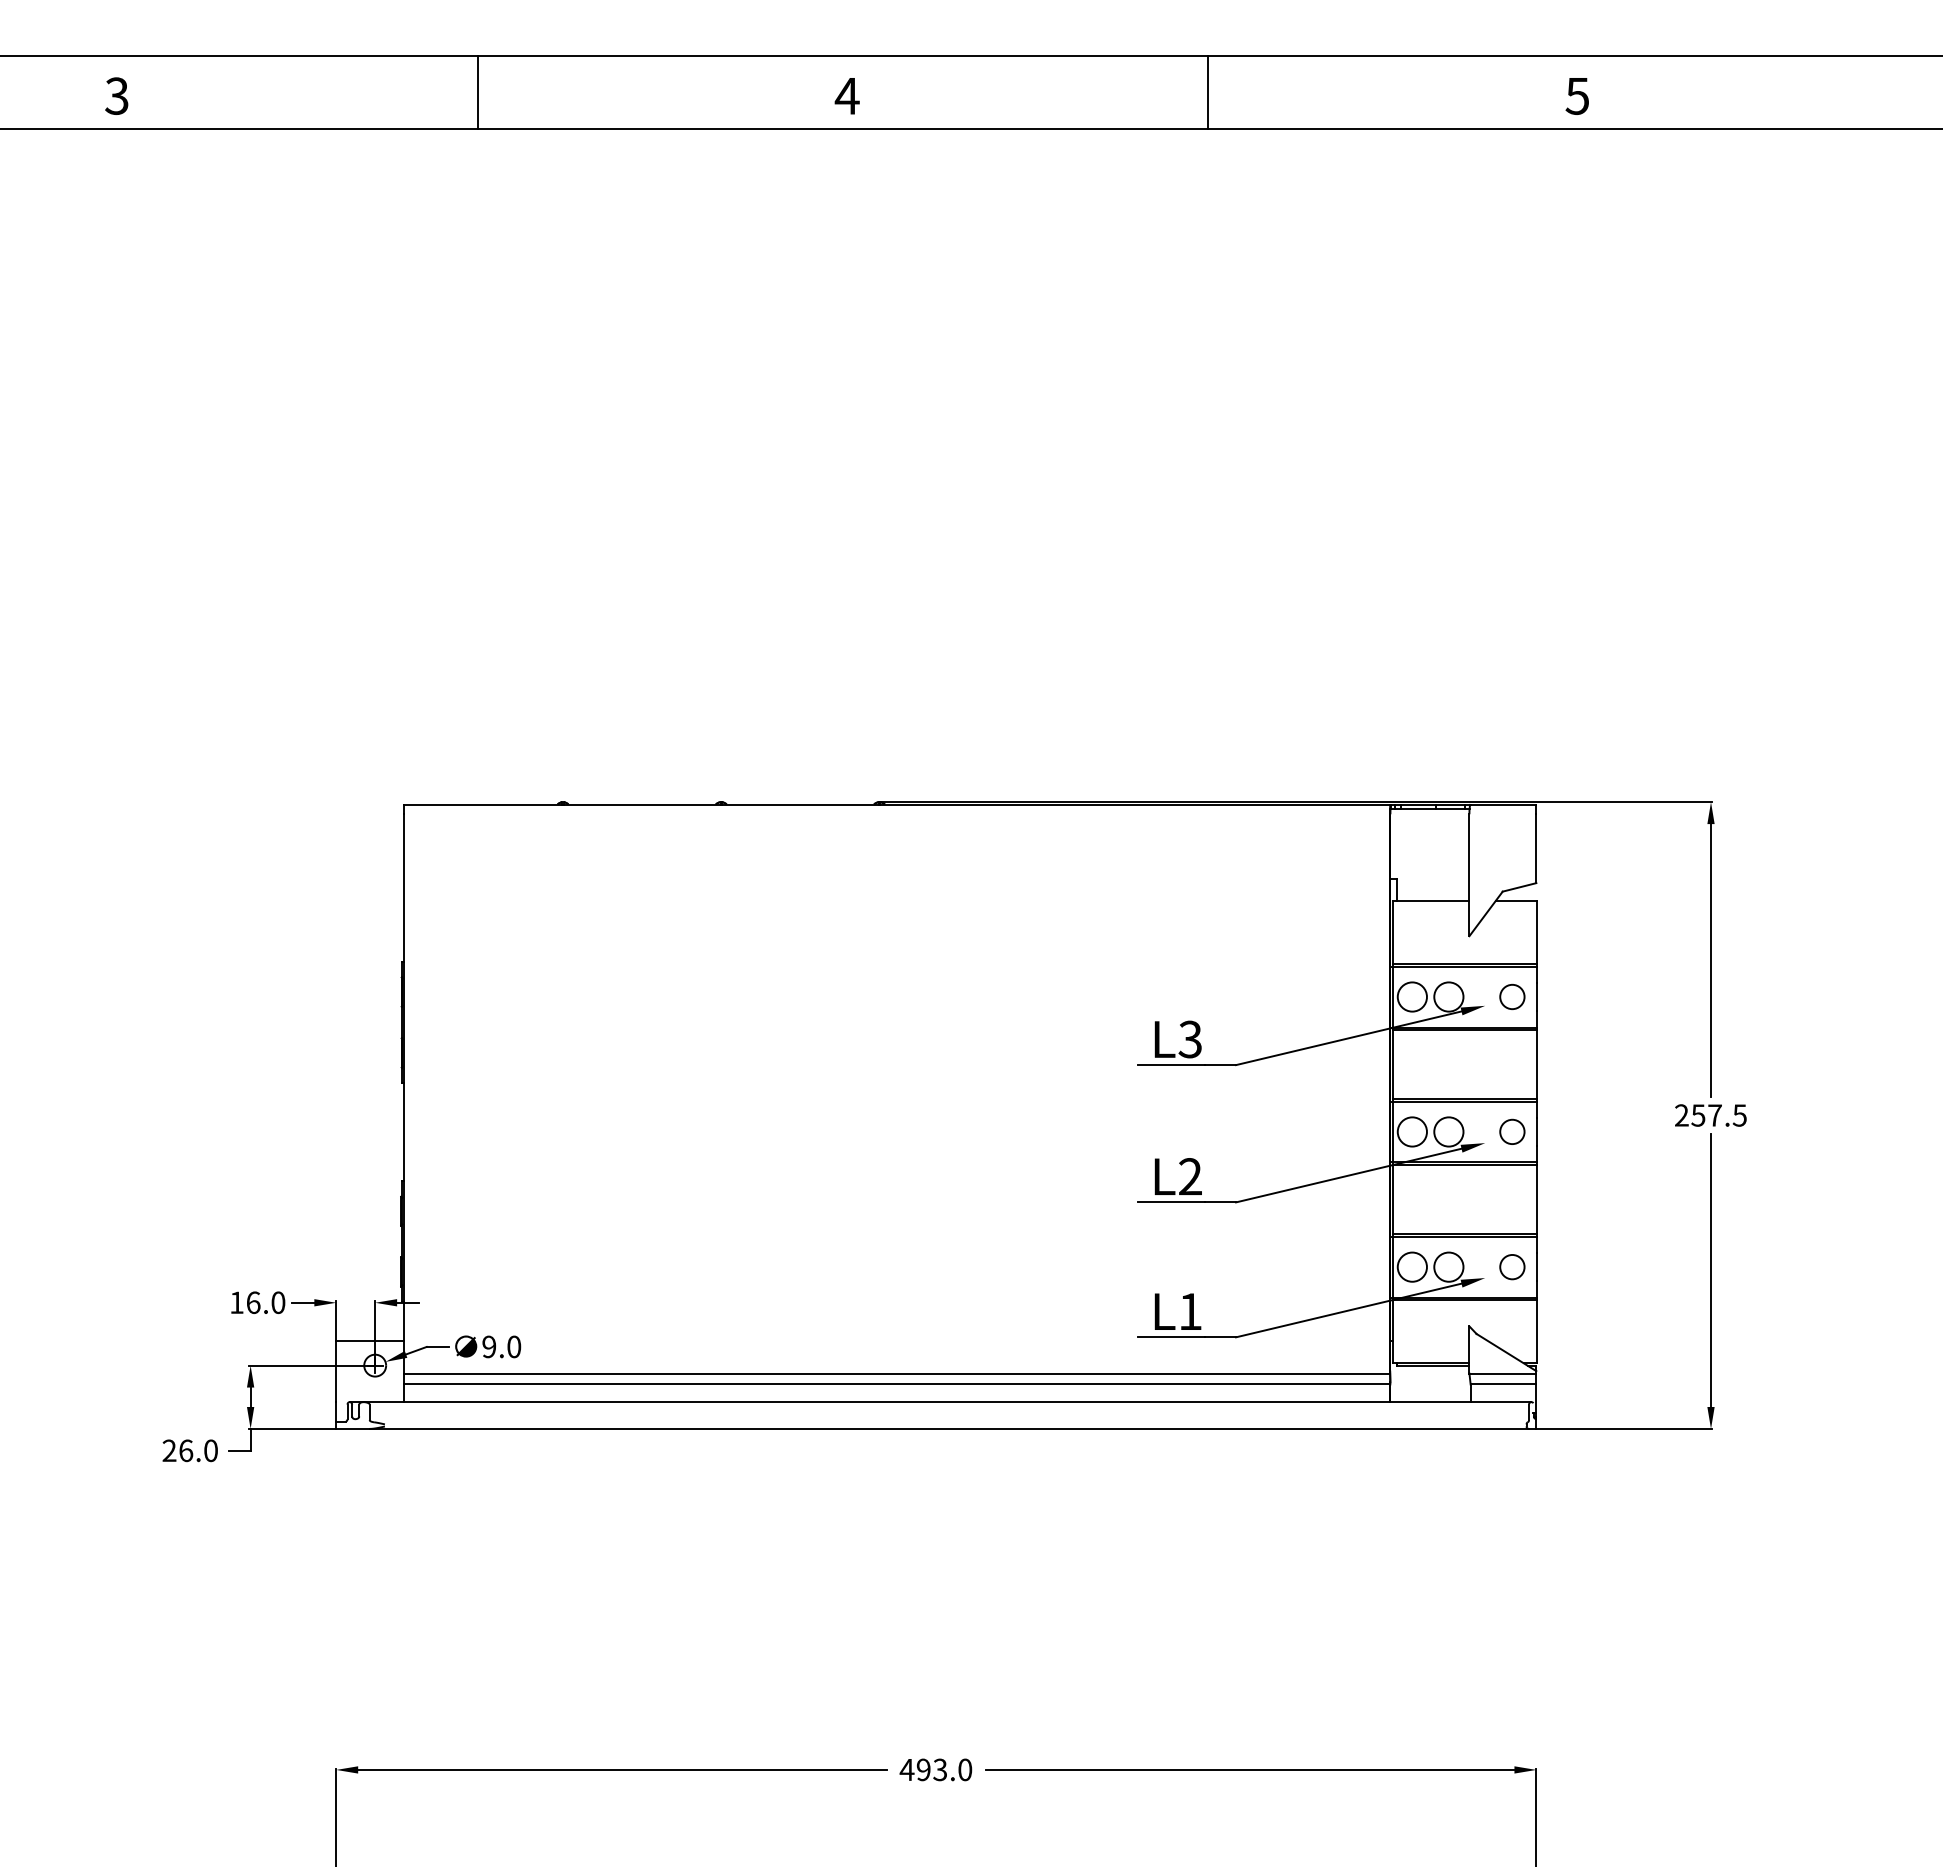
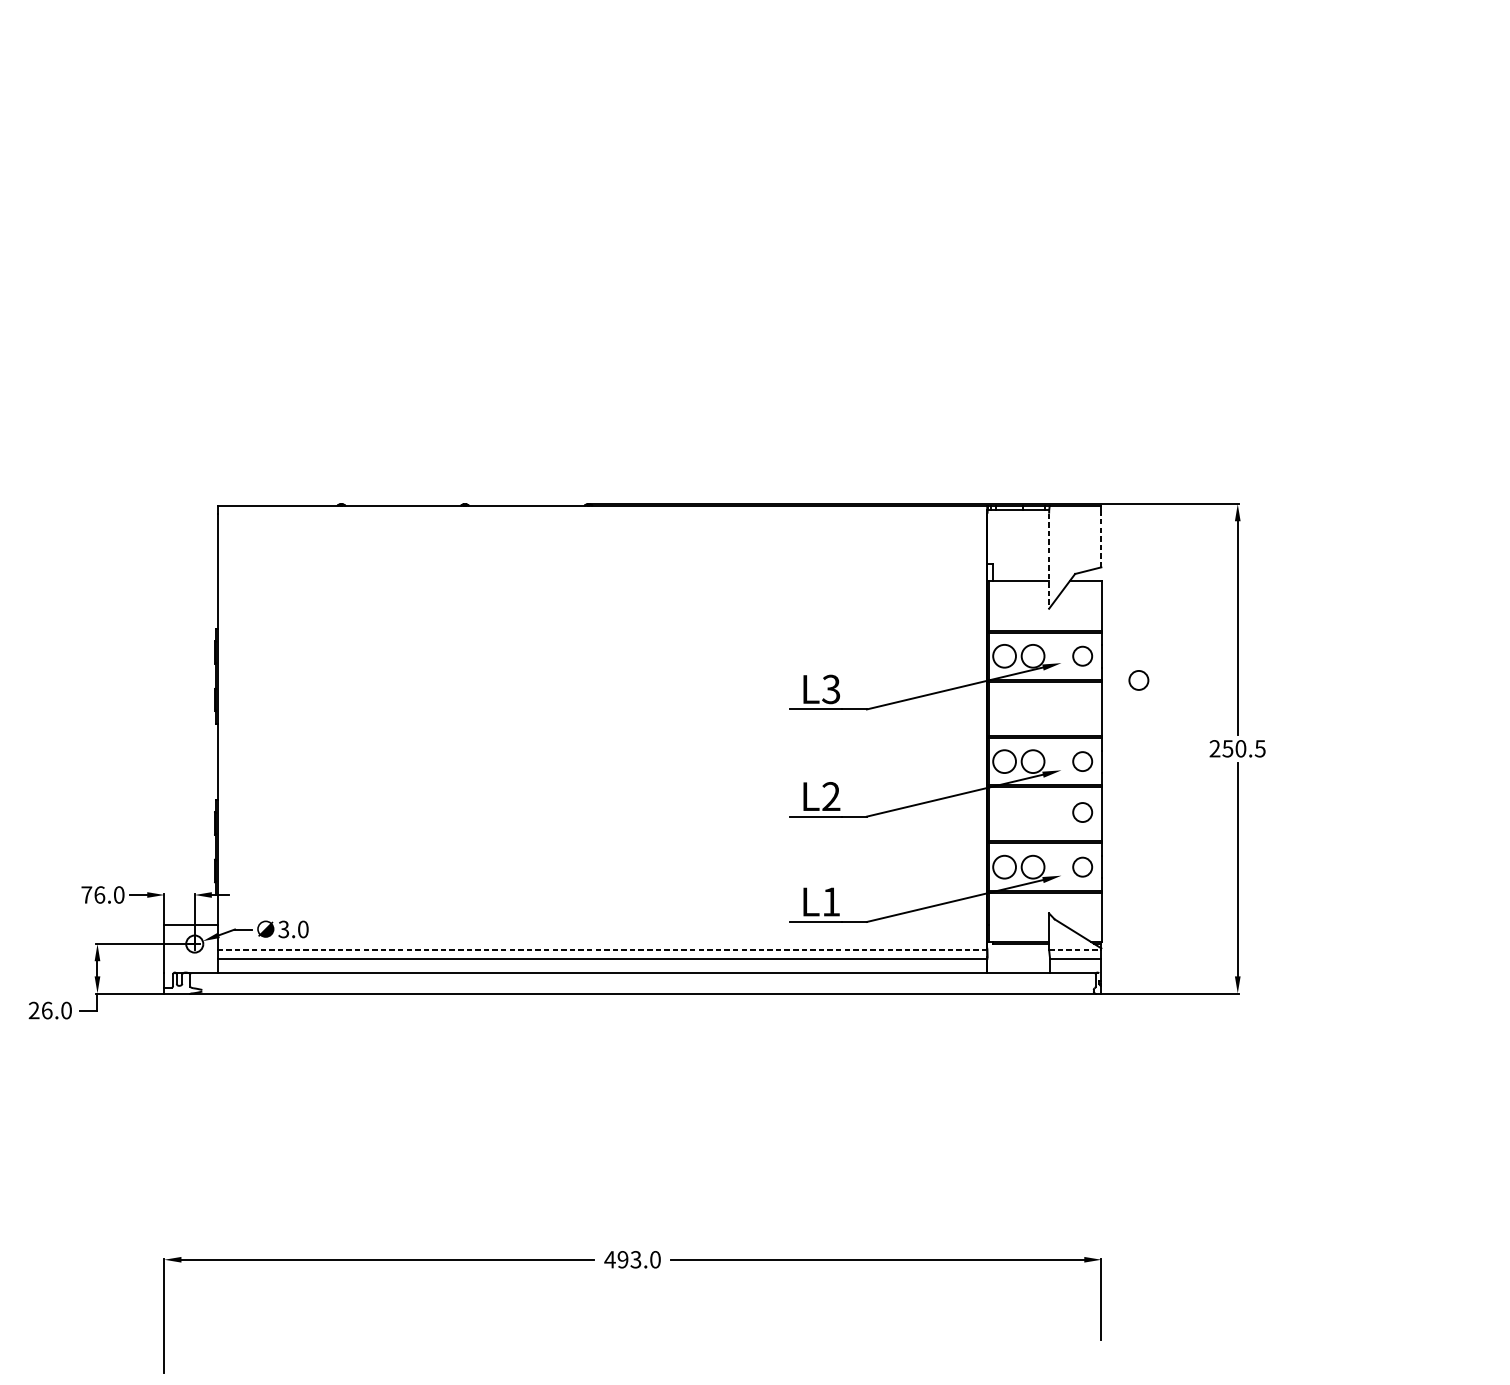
line: (1536, 848) -> (1101, 540), solid -> dashed
line: (1469, 875) -> (1049, 561), solid -> dashed
circle: (1584, 1027) -> (1138, 680), added
text: (1714, 1115) -> (1240, 748), 257.5 -> 250.5
circle: (1512, 1197) -> (1082, 812), added
text: (236, 1302) -> (86, 894), 16.0 -> 76.0
text: (489, 1347) -> (284, 929), 9.0 -> 3.0
line: (897, 1373) -> (602, 950), solid -> dashed
line: (1503, 1373) -> (1075, 950), solid -> dashed

